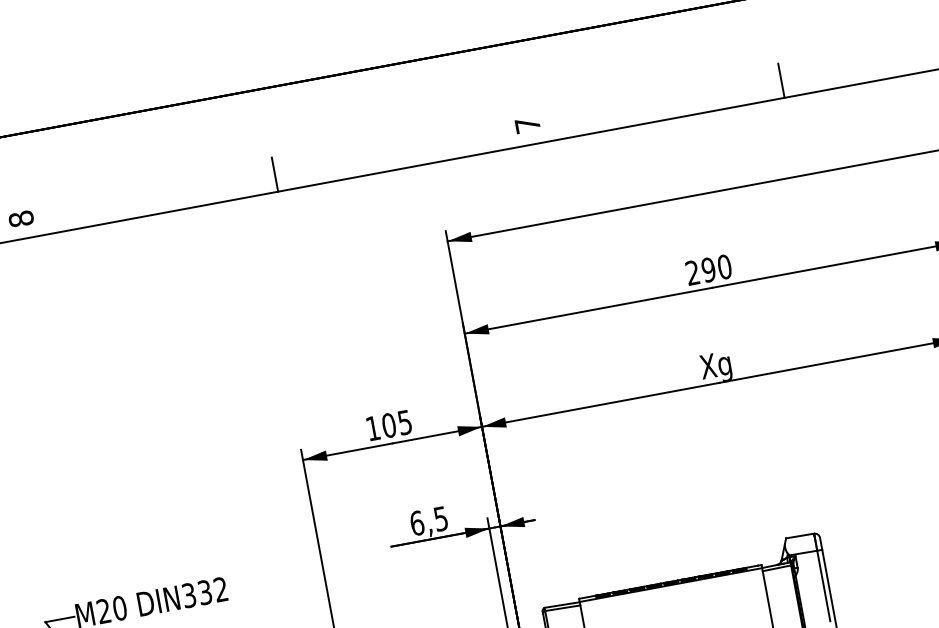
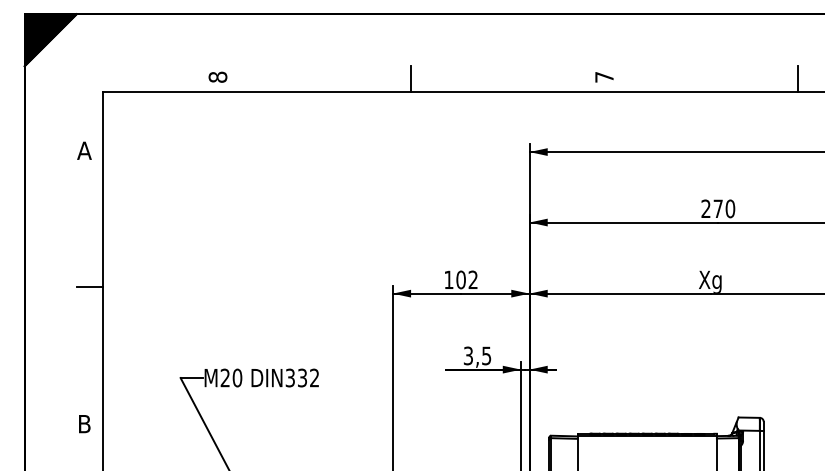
text: (707, 269) -> (717, 208), 290 -> 270
text: (403, 422) -> (472, 279), 105 -> 102
text: (417, 522) -> (468, 355), 6,5 -> 3,5

